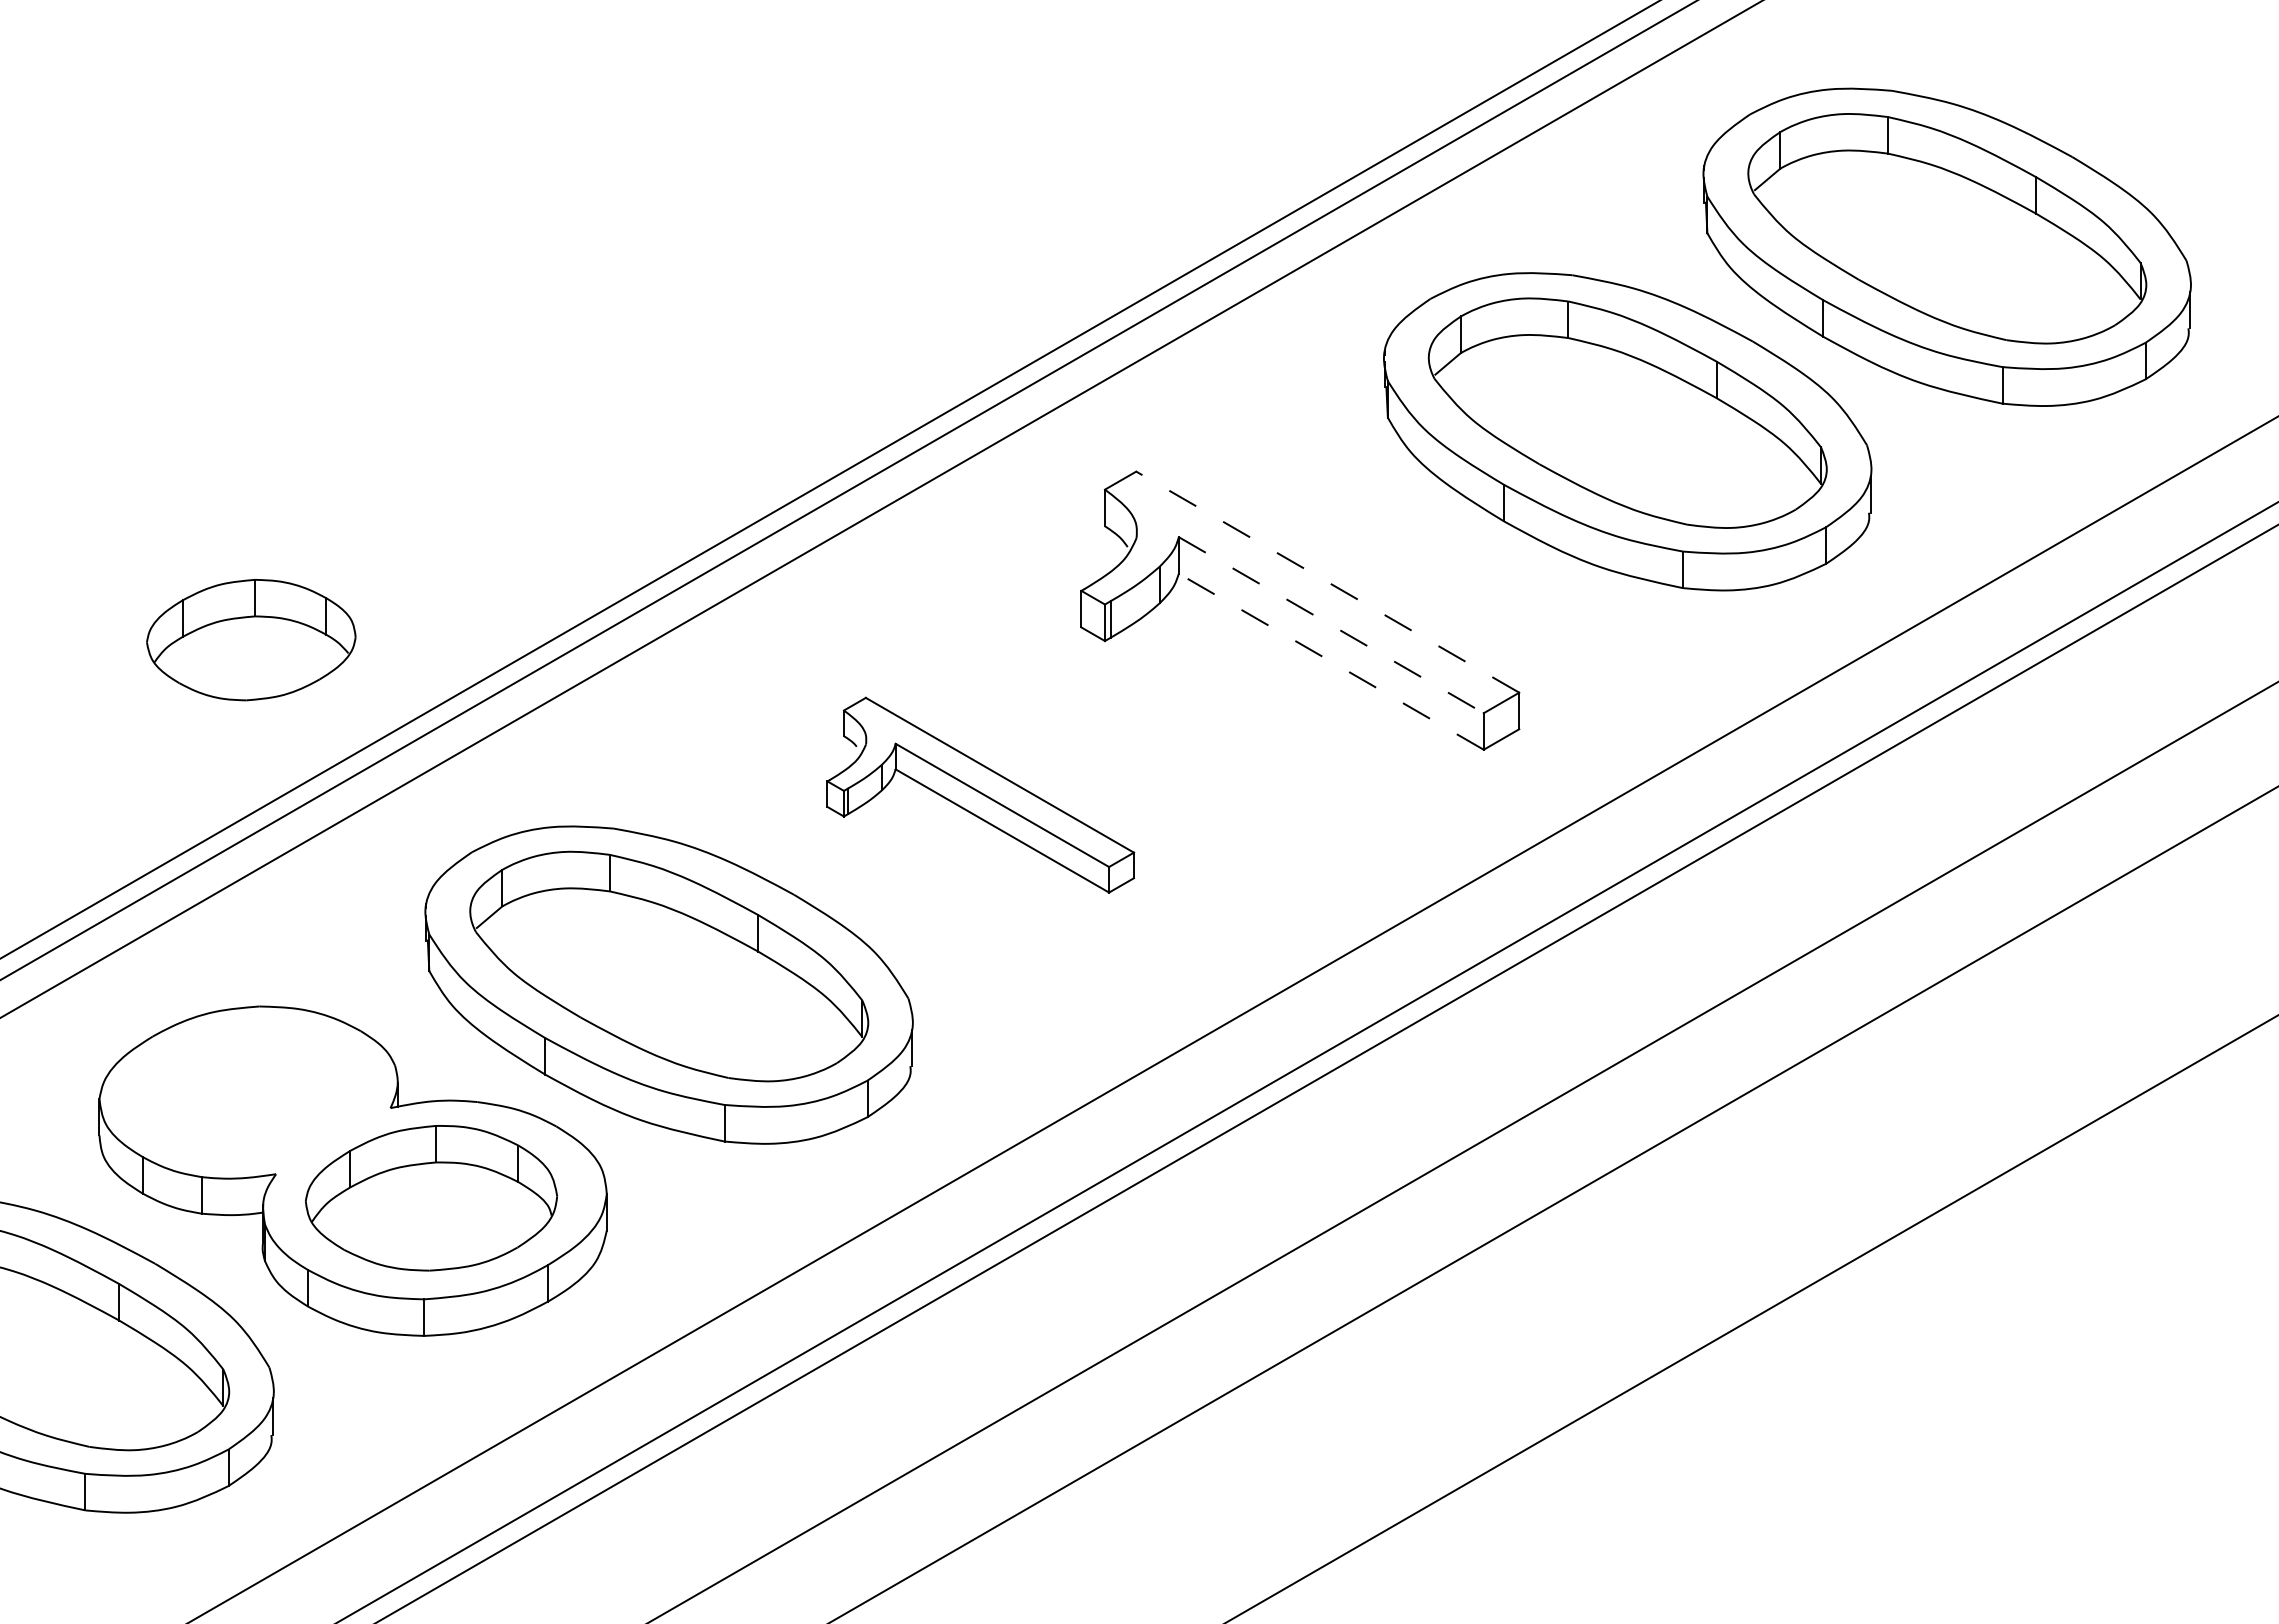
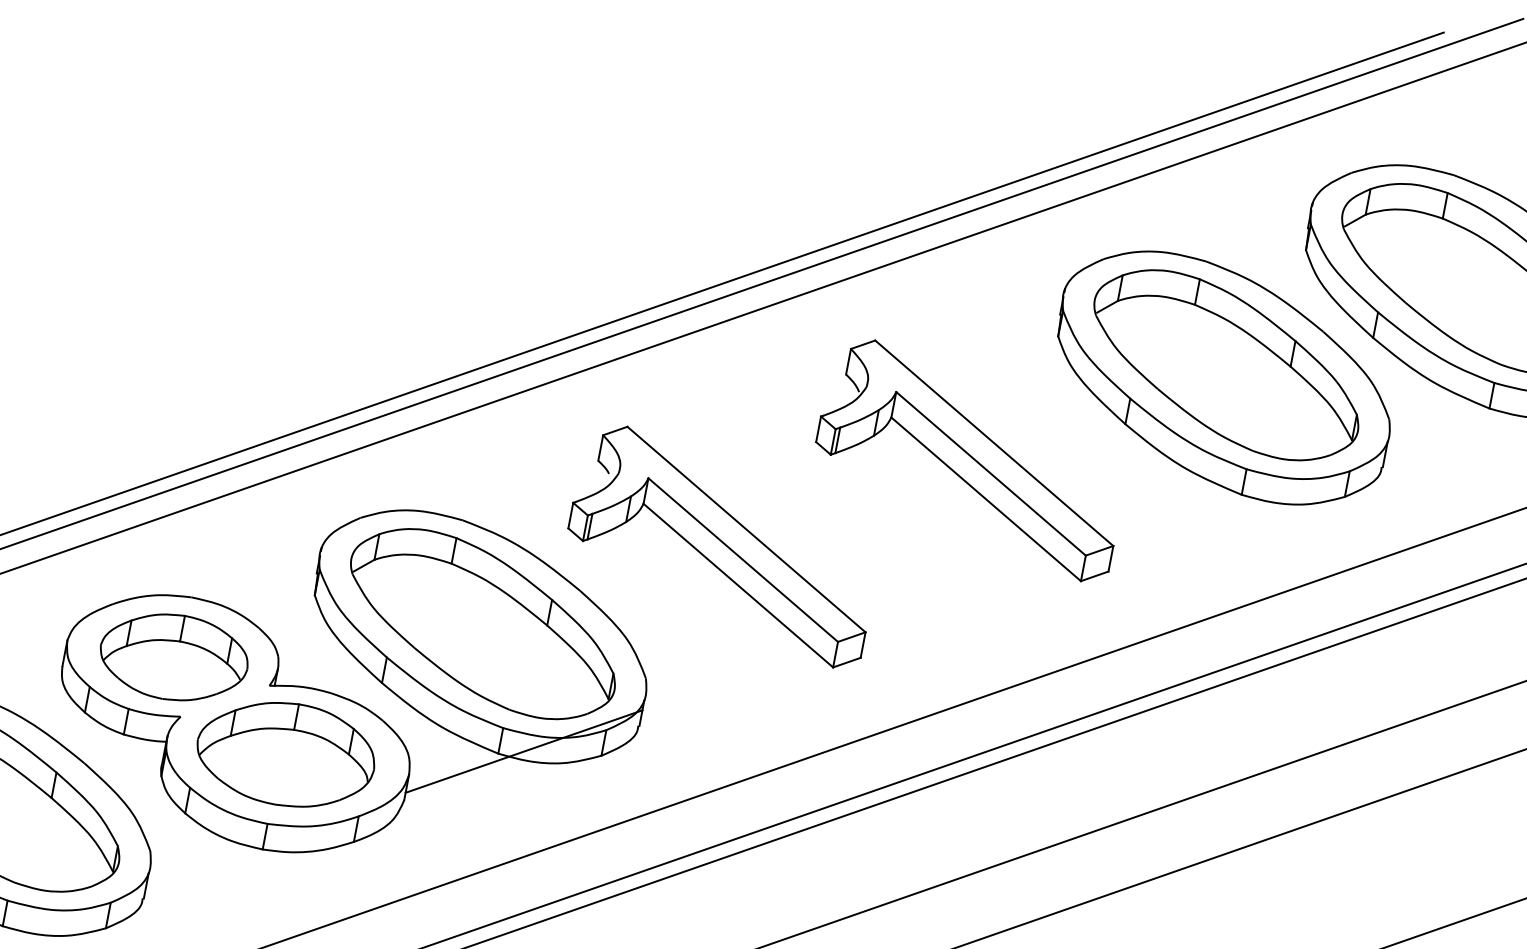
line: (1327, 581) -> (994, 442), dashed -> solid
line: (1331, 625) -> (991, 474), dashed -> solid
part: (251, 640) -> (174, 657), moved
line: (1330, 661) -> (985, 499), dashed -> solid
part: (980, 795) -> (723, 546), size x1.43
line: (759, 1131) -> (524, 751), added

